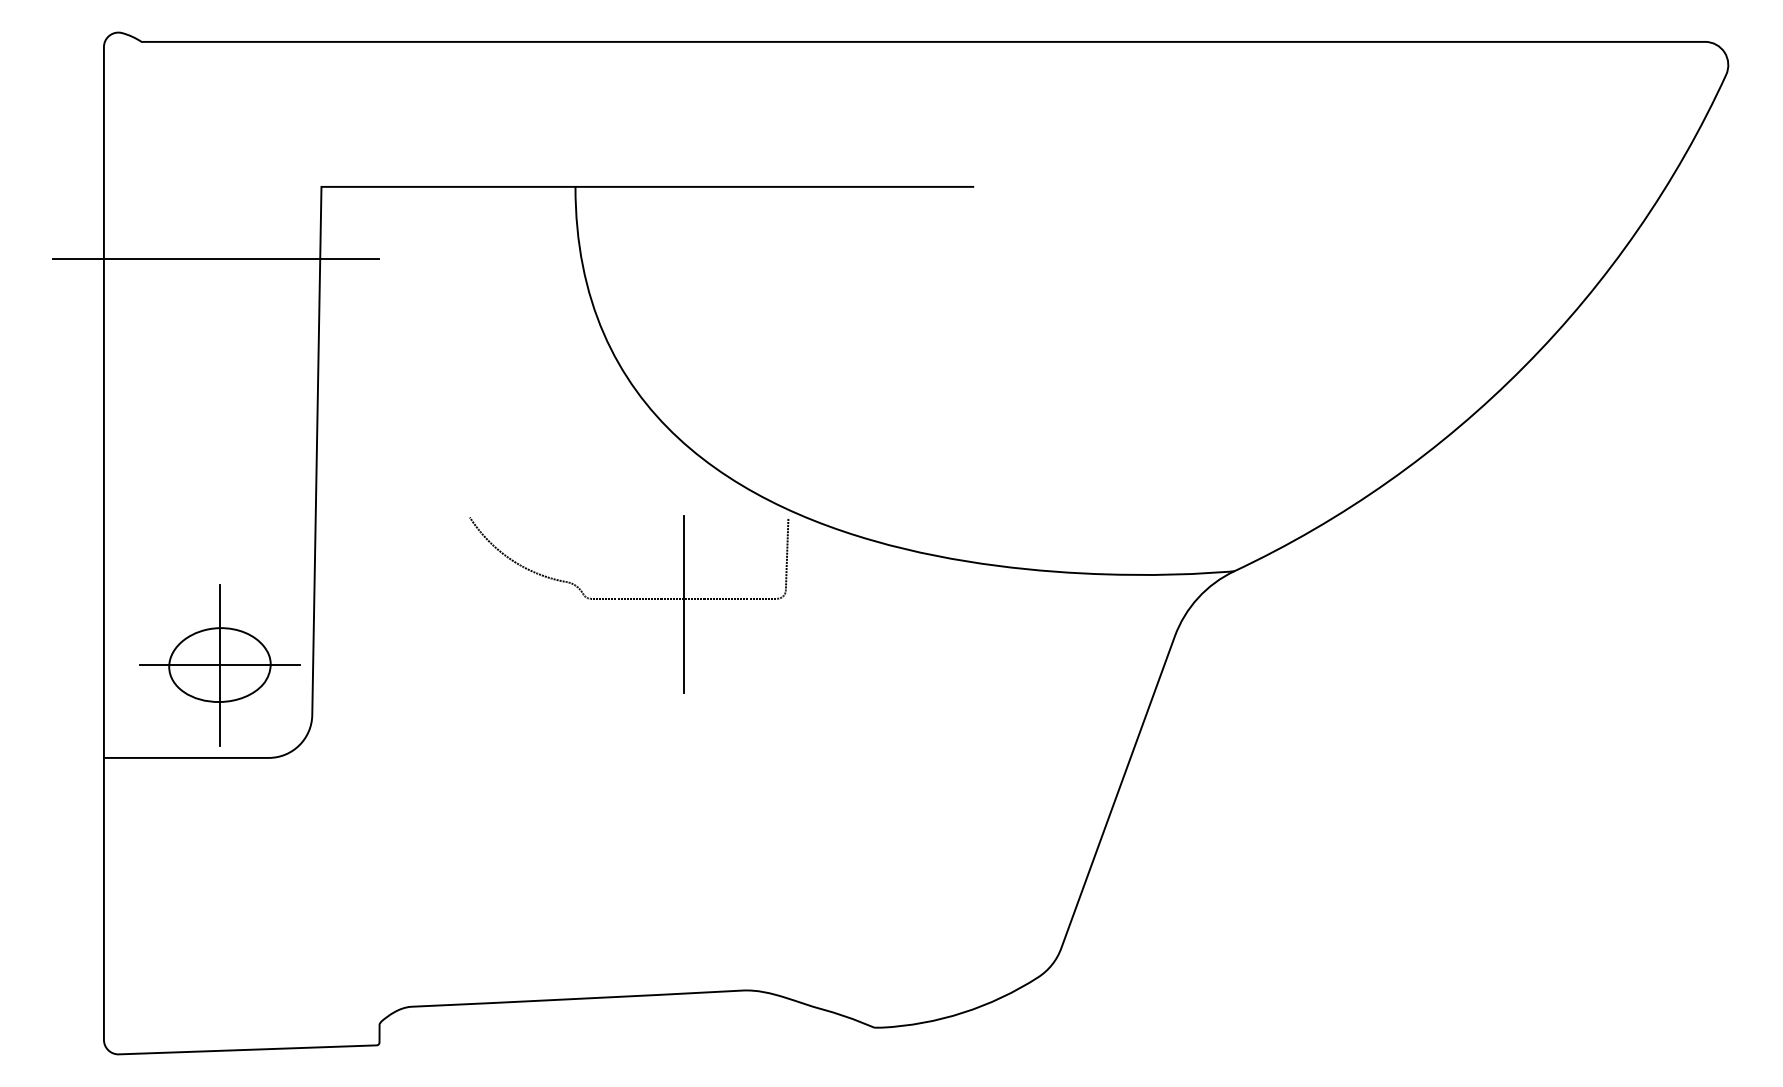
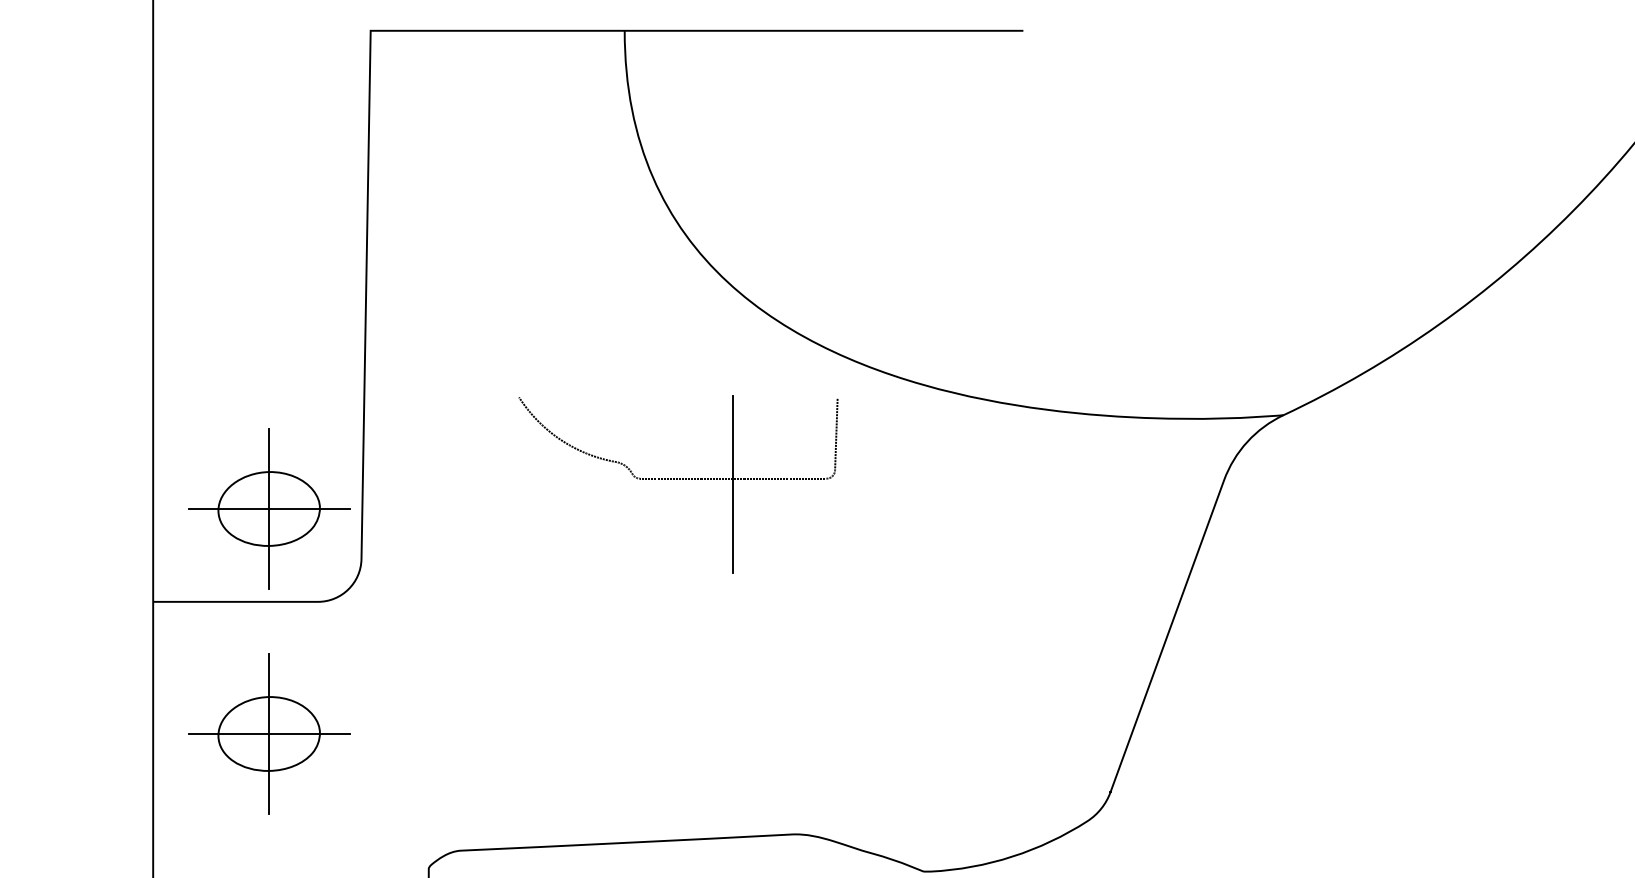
line: (216, 259) -> (265, 103), removed
part: (629, 604) -> (678, 484), moved
part: (219, 890) -> (268, 734), added

